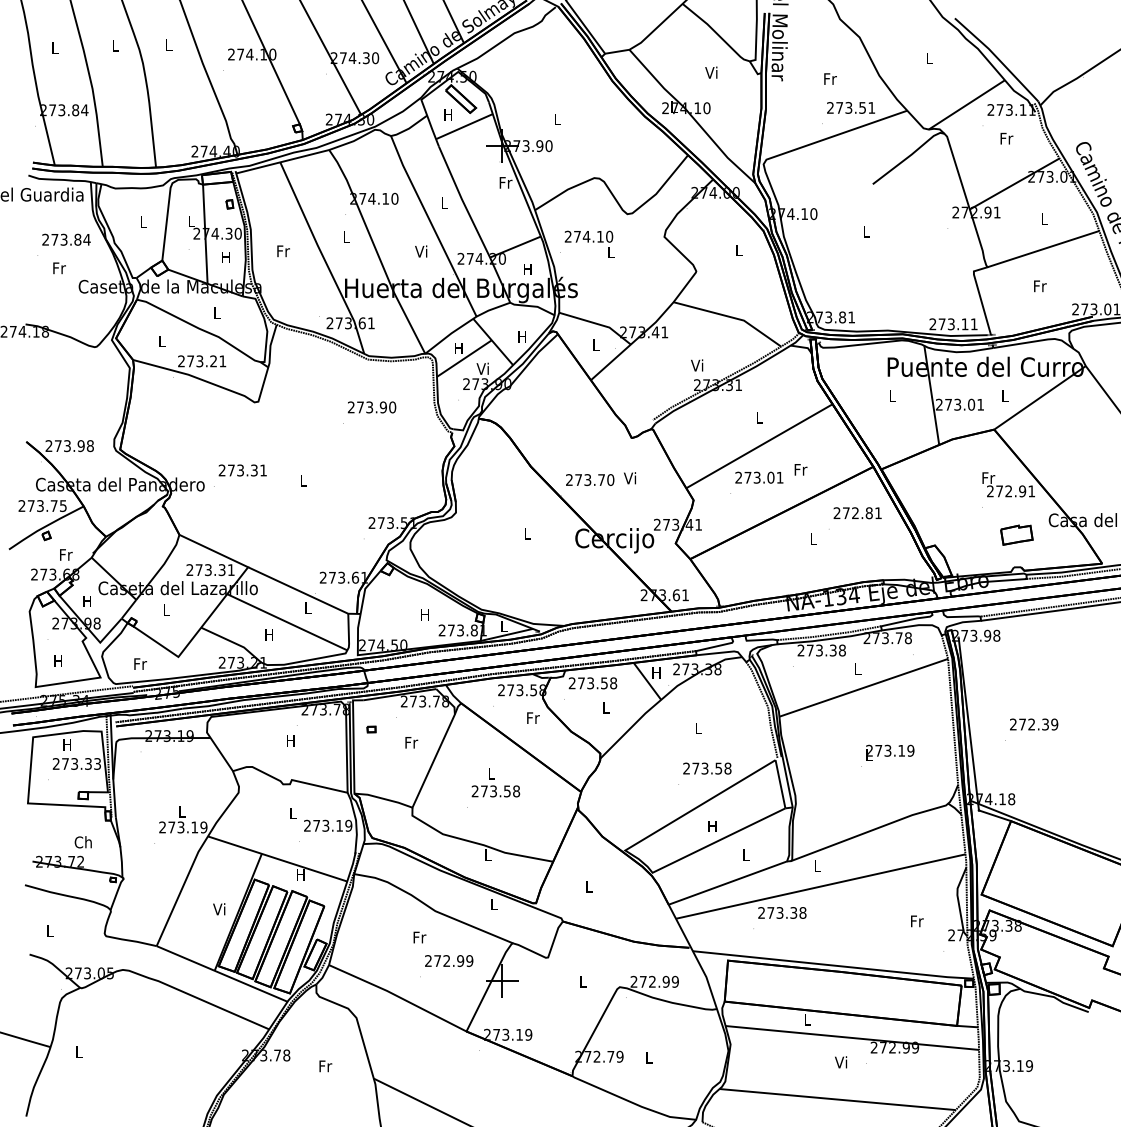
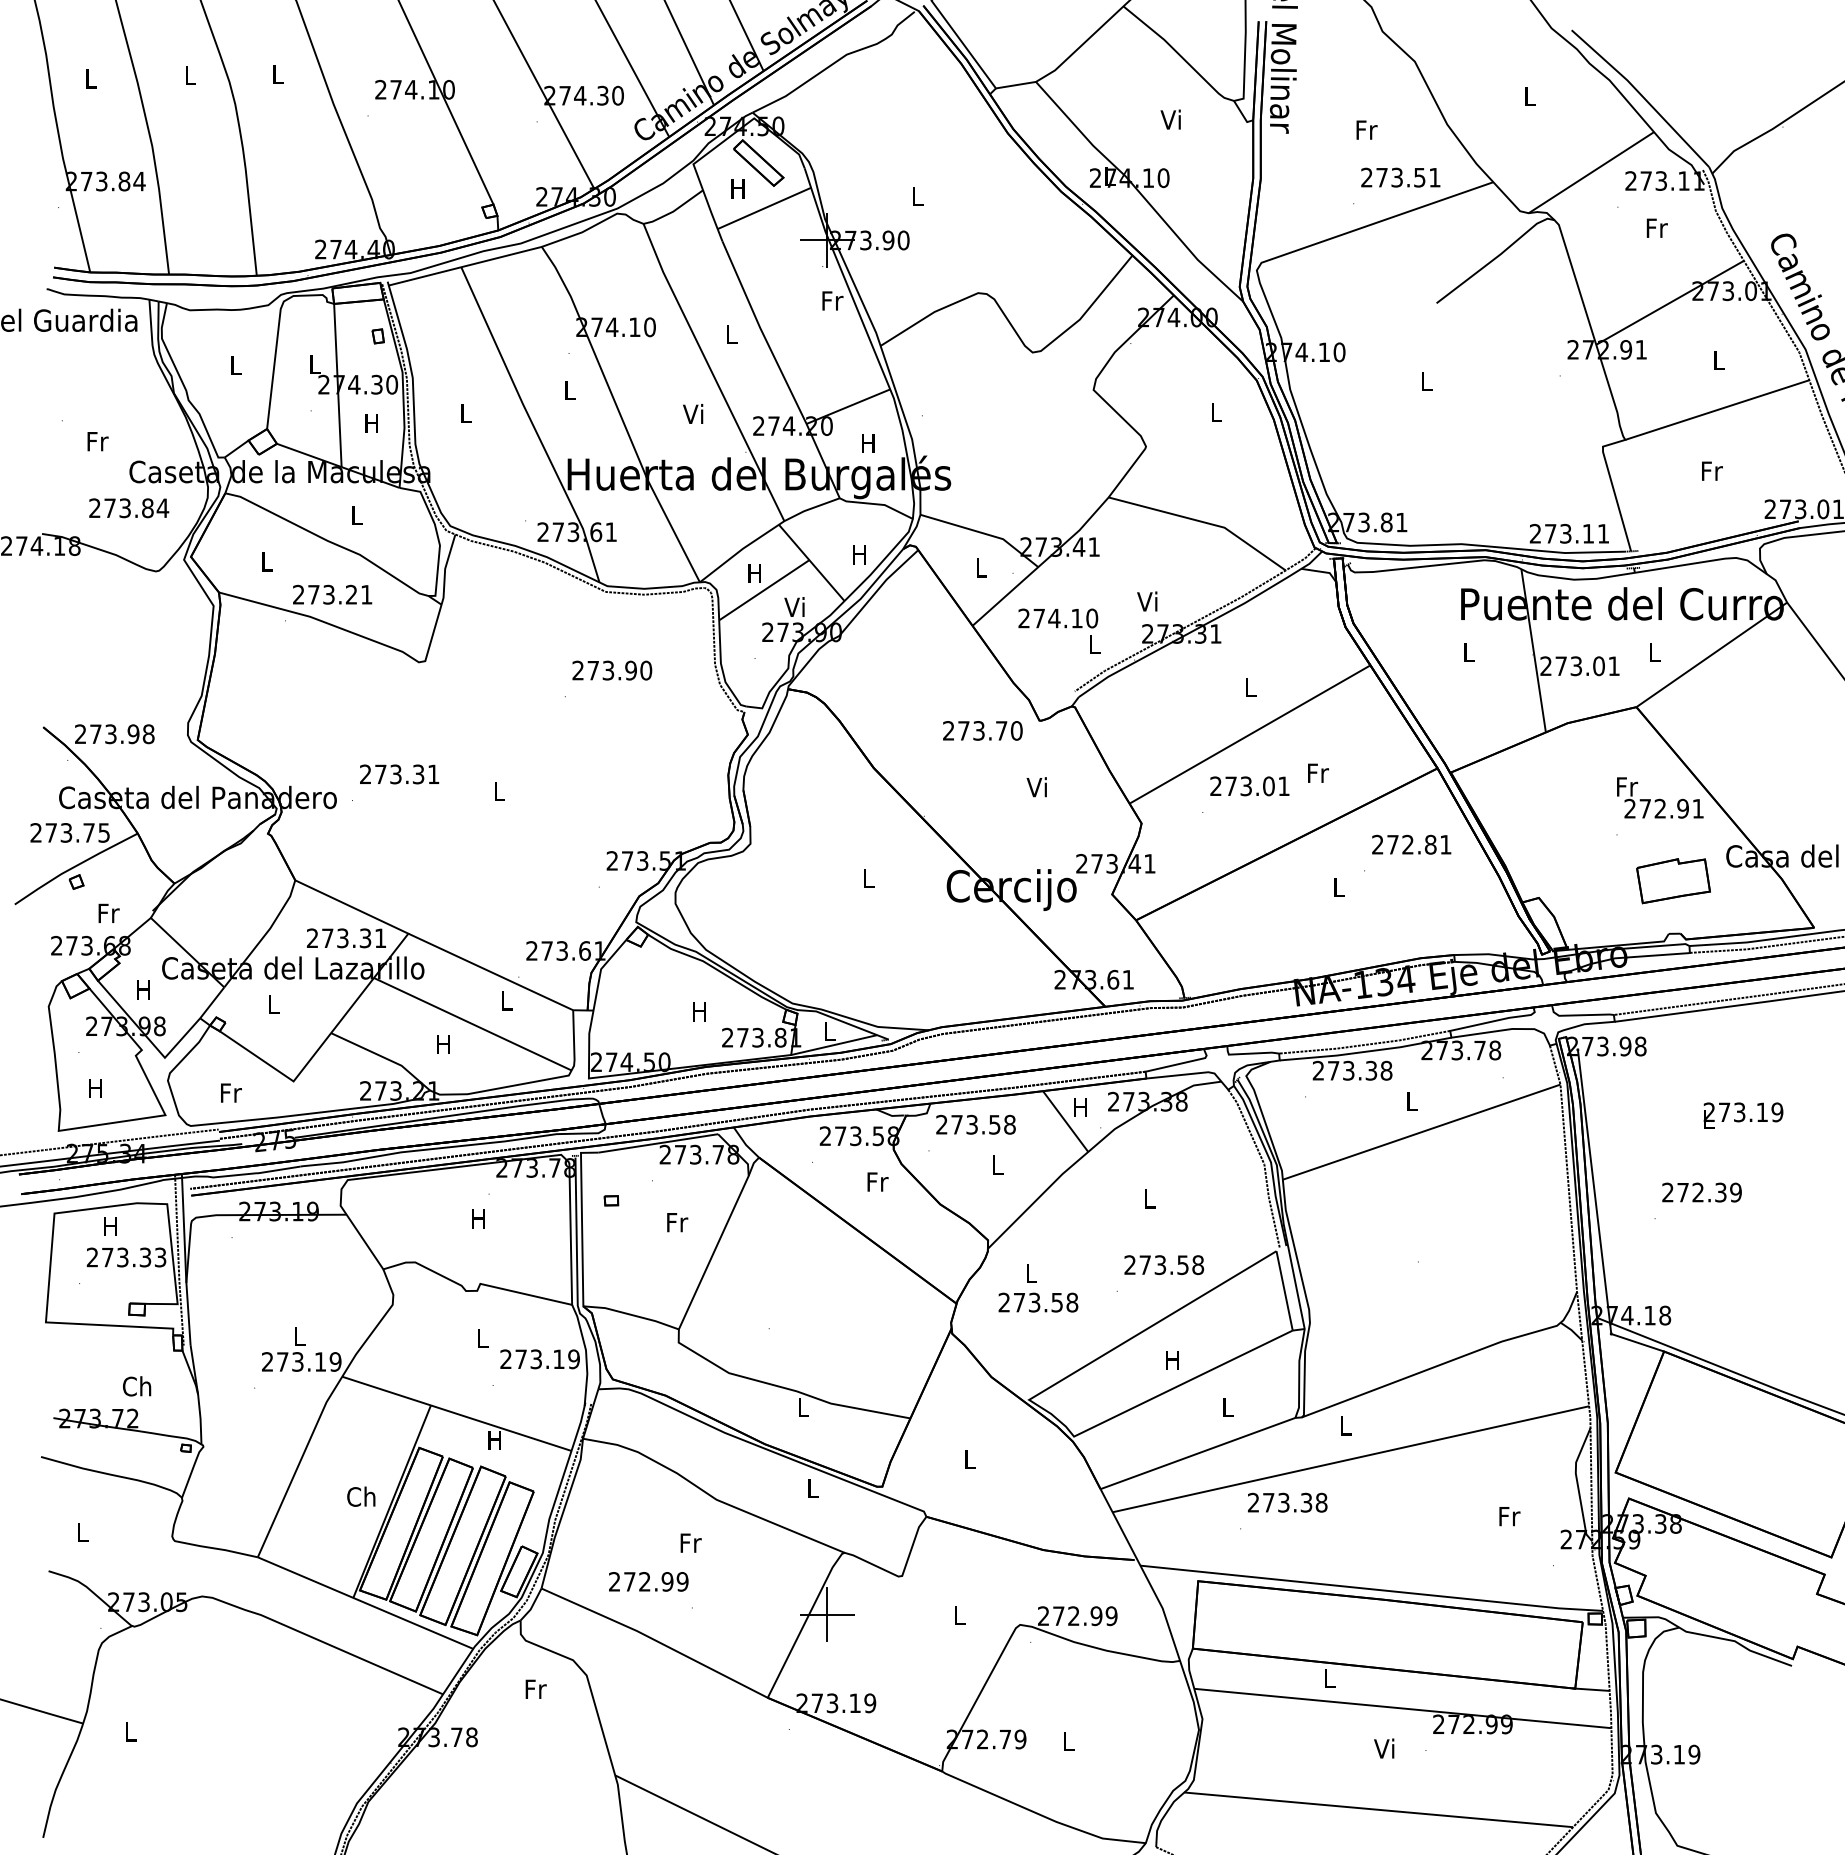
text: (66, 239) -> (129, 507), moved
text: (589, 243) -> (1059, 629), moved
text: (283, 251) -> (466, 413), Fr -> L
text: (590, 479) -> (983, 729), moved
part: (1016, 534) -> (1673, 879), size x1.4
text: (890, 752) -> (1743, 1115), moved
text: (495, 782) -> (1037, 1287), moved
text: (219, 909) -> (361, 1497), Vi -> Ch
text: (449, 960) -> (649, 1580), moved
text: (325, 1066) -> (535, 1689), moved

